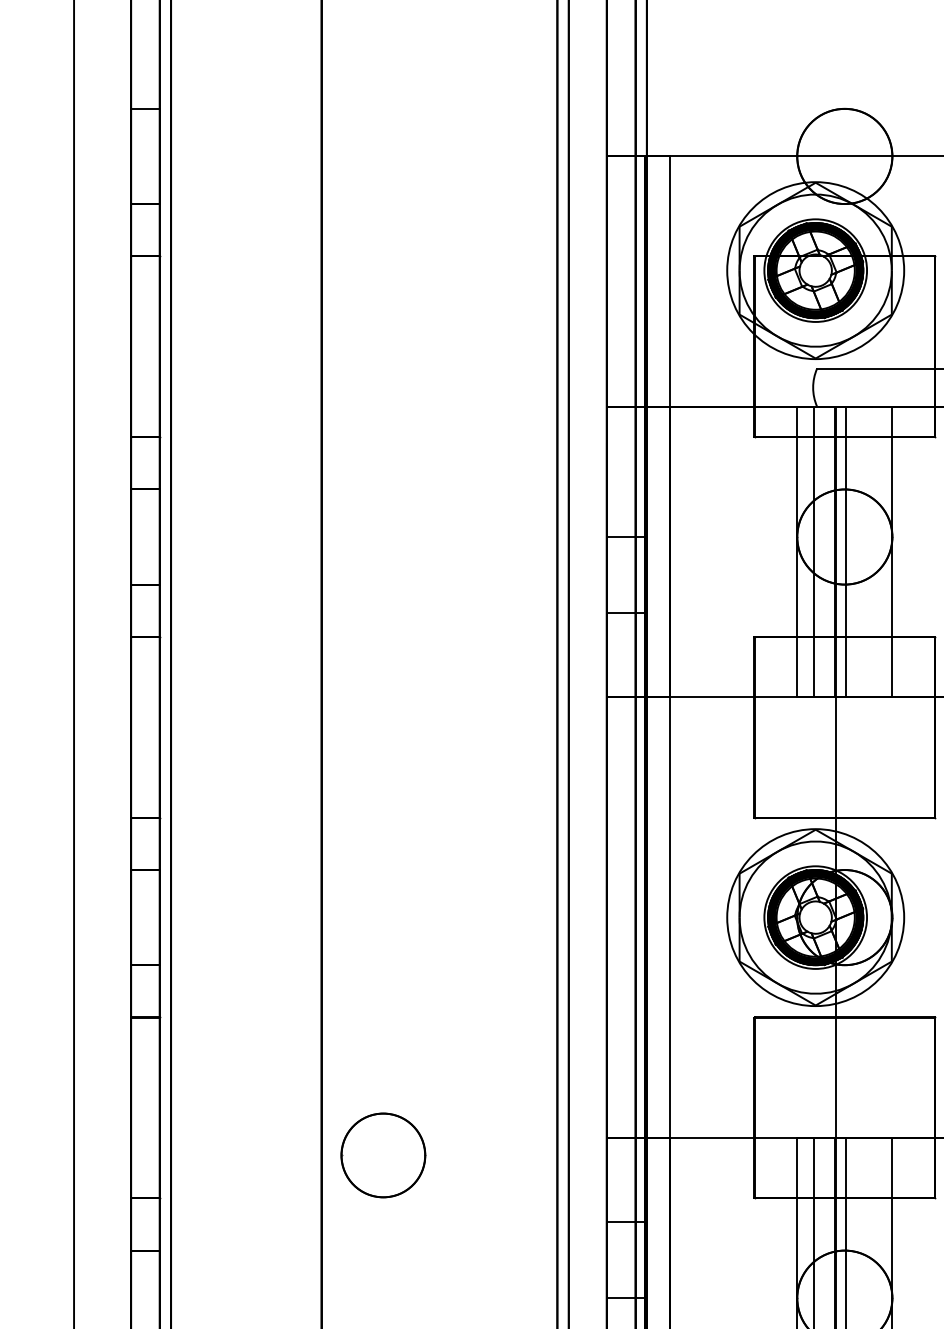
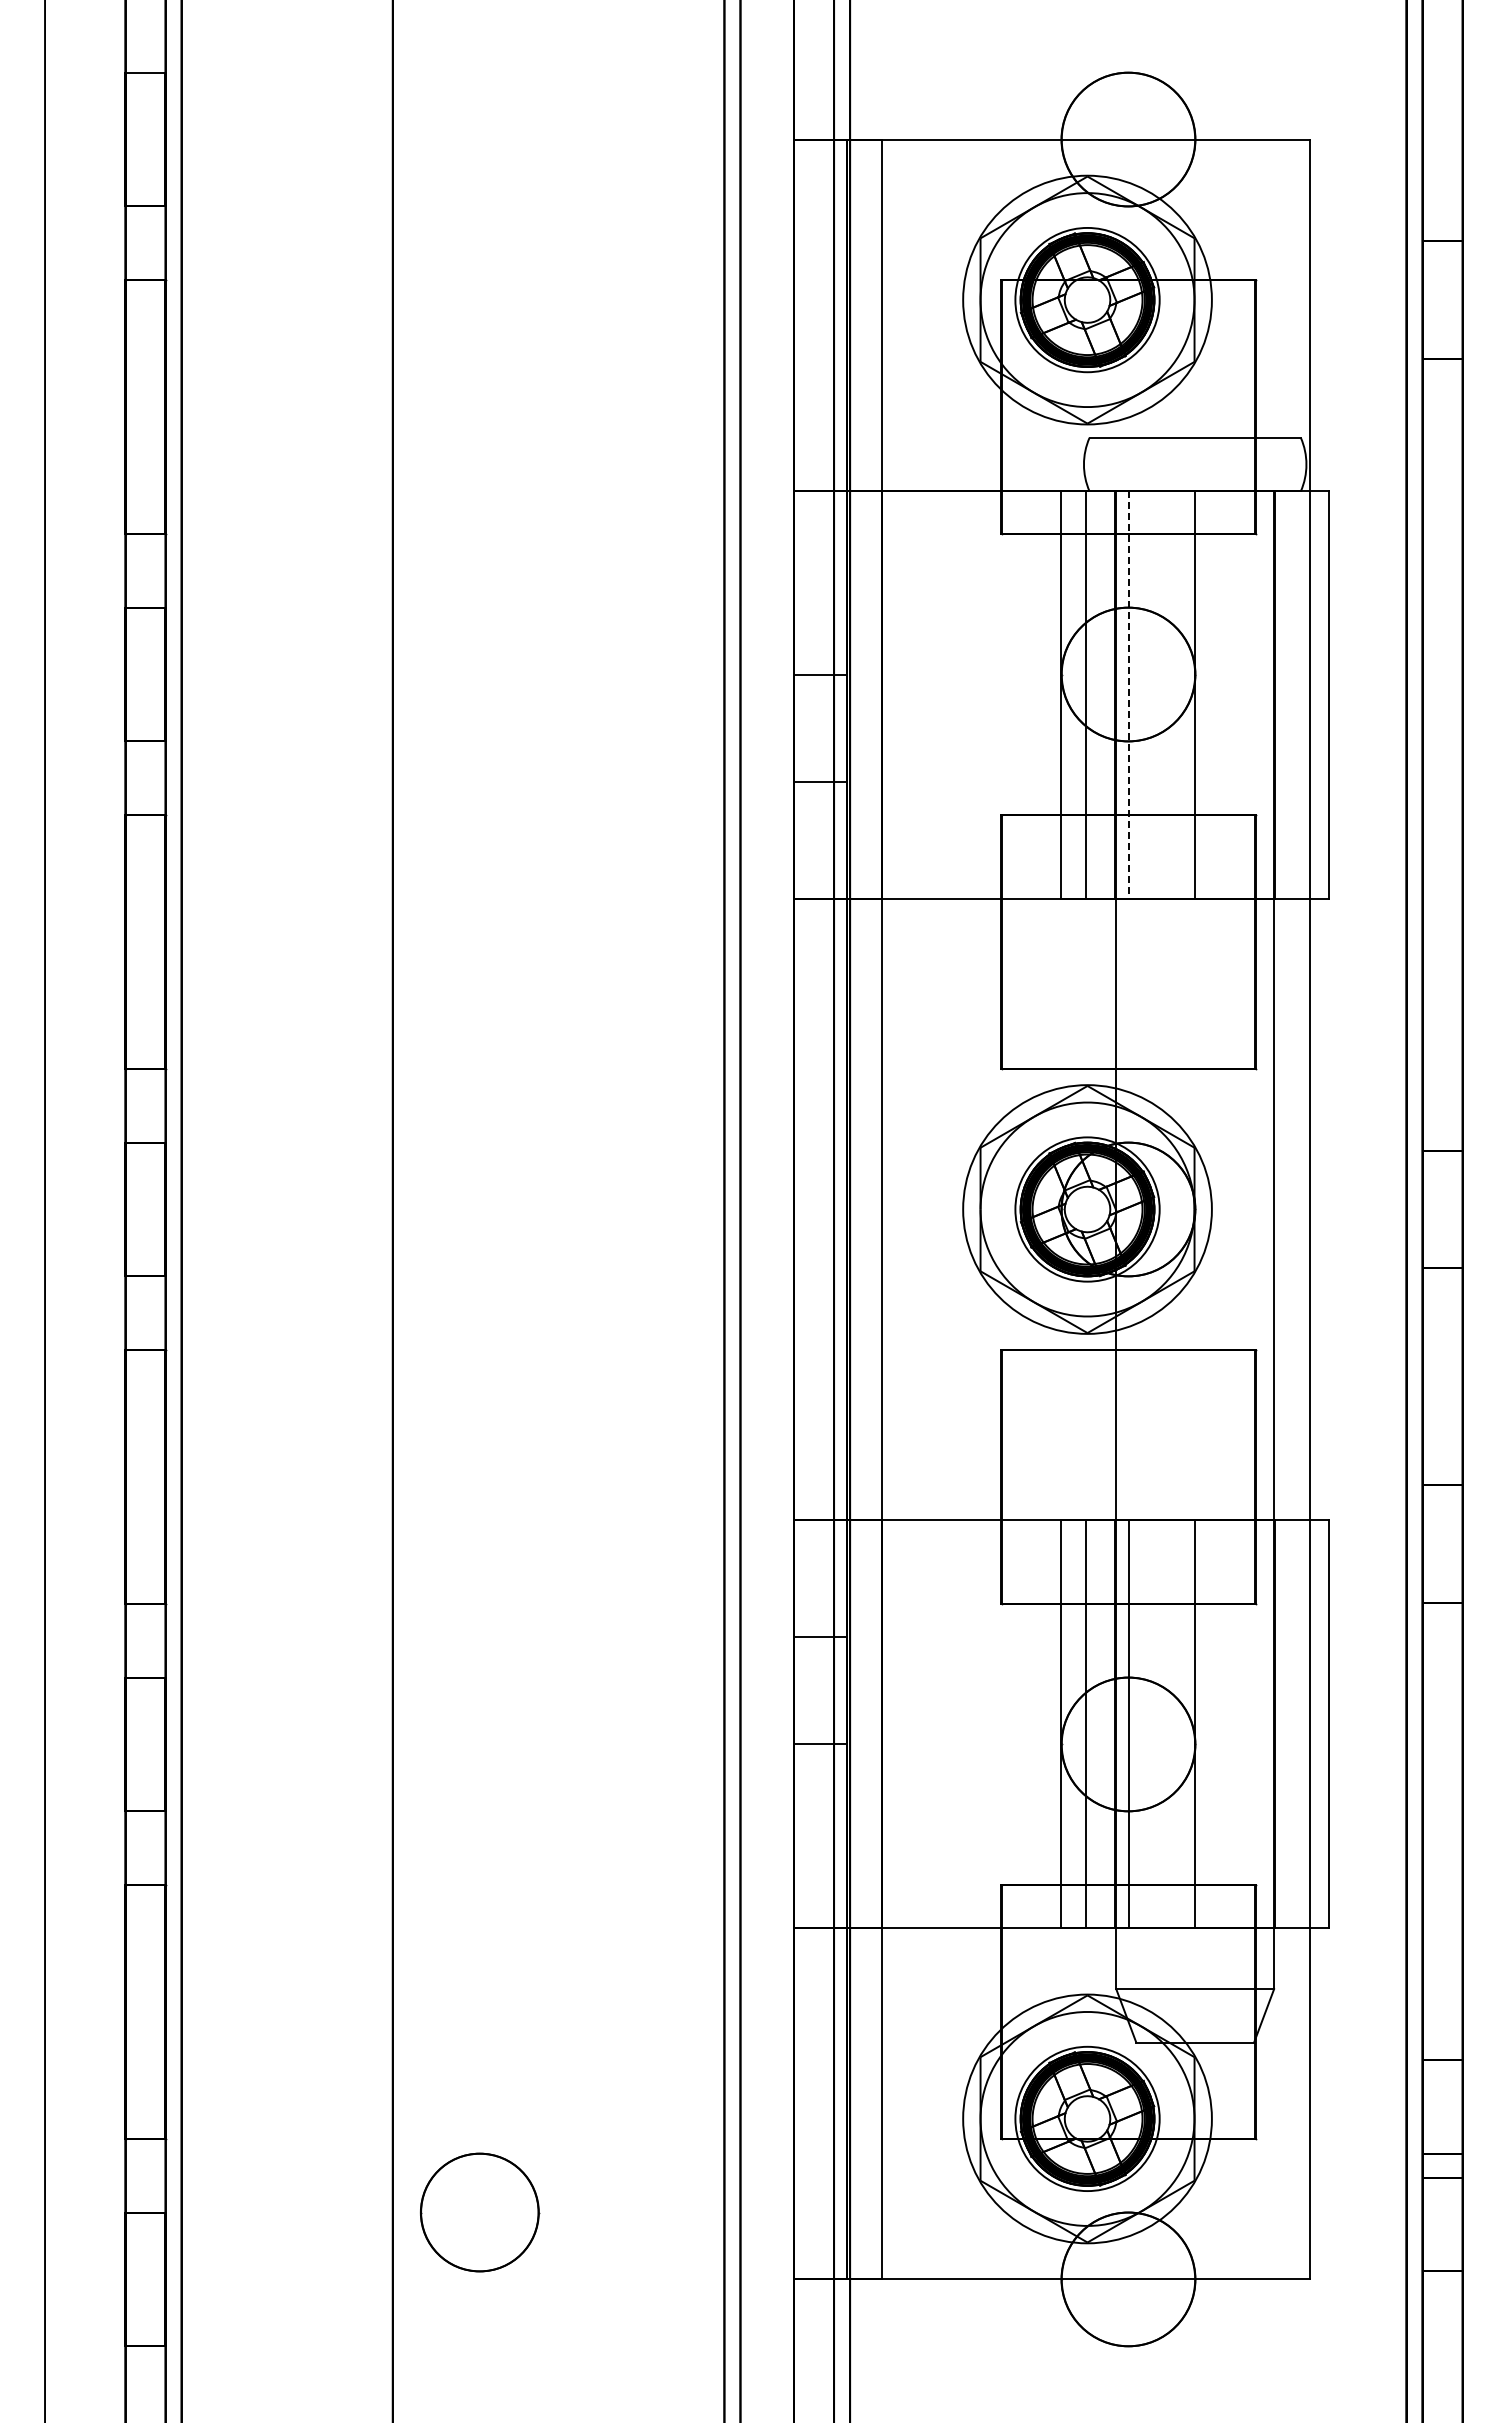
line: (845, 551) -> (1129, 695), solid -> dashed
part: (383, 1155) -> (480, 1543), removed

